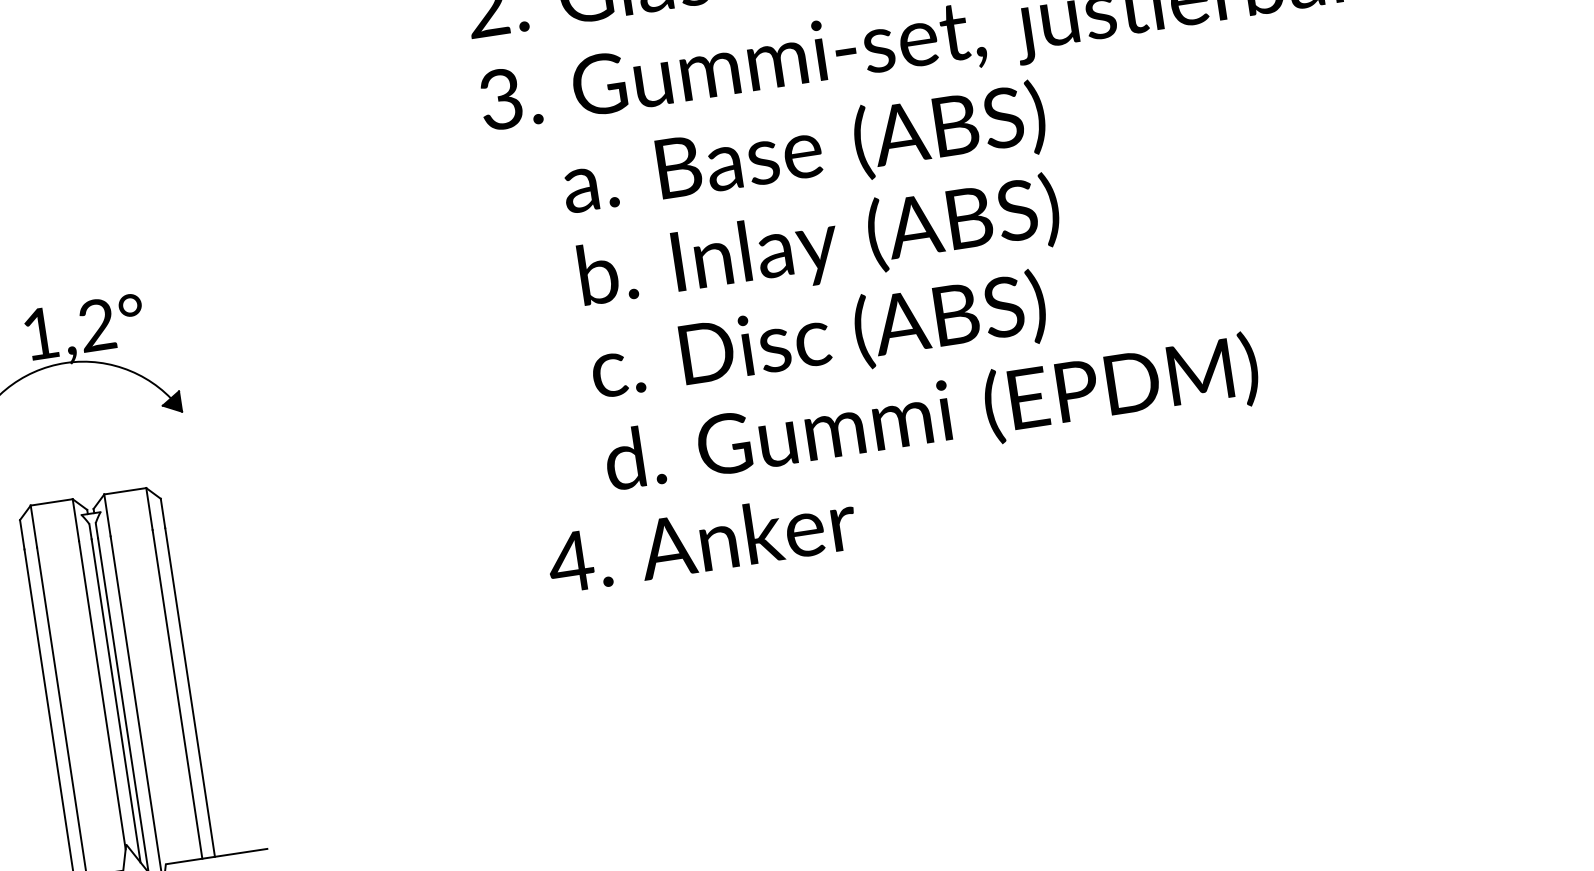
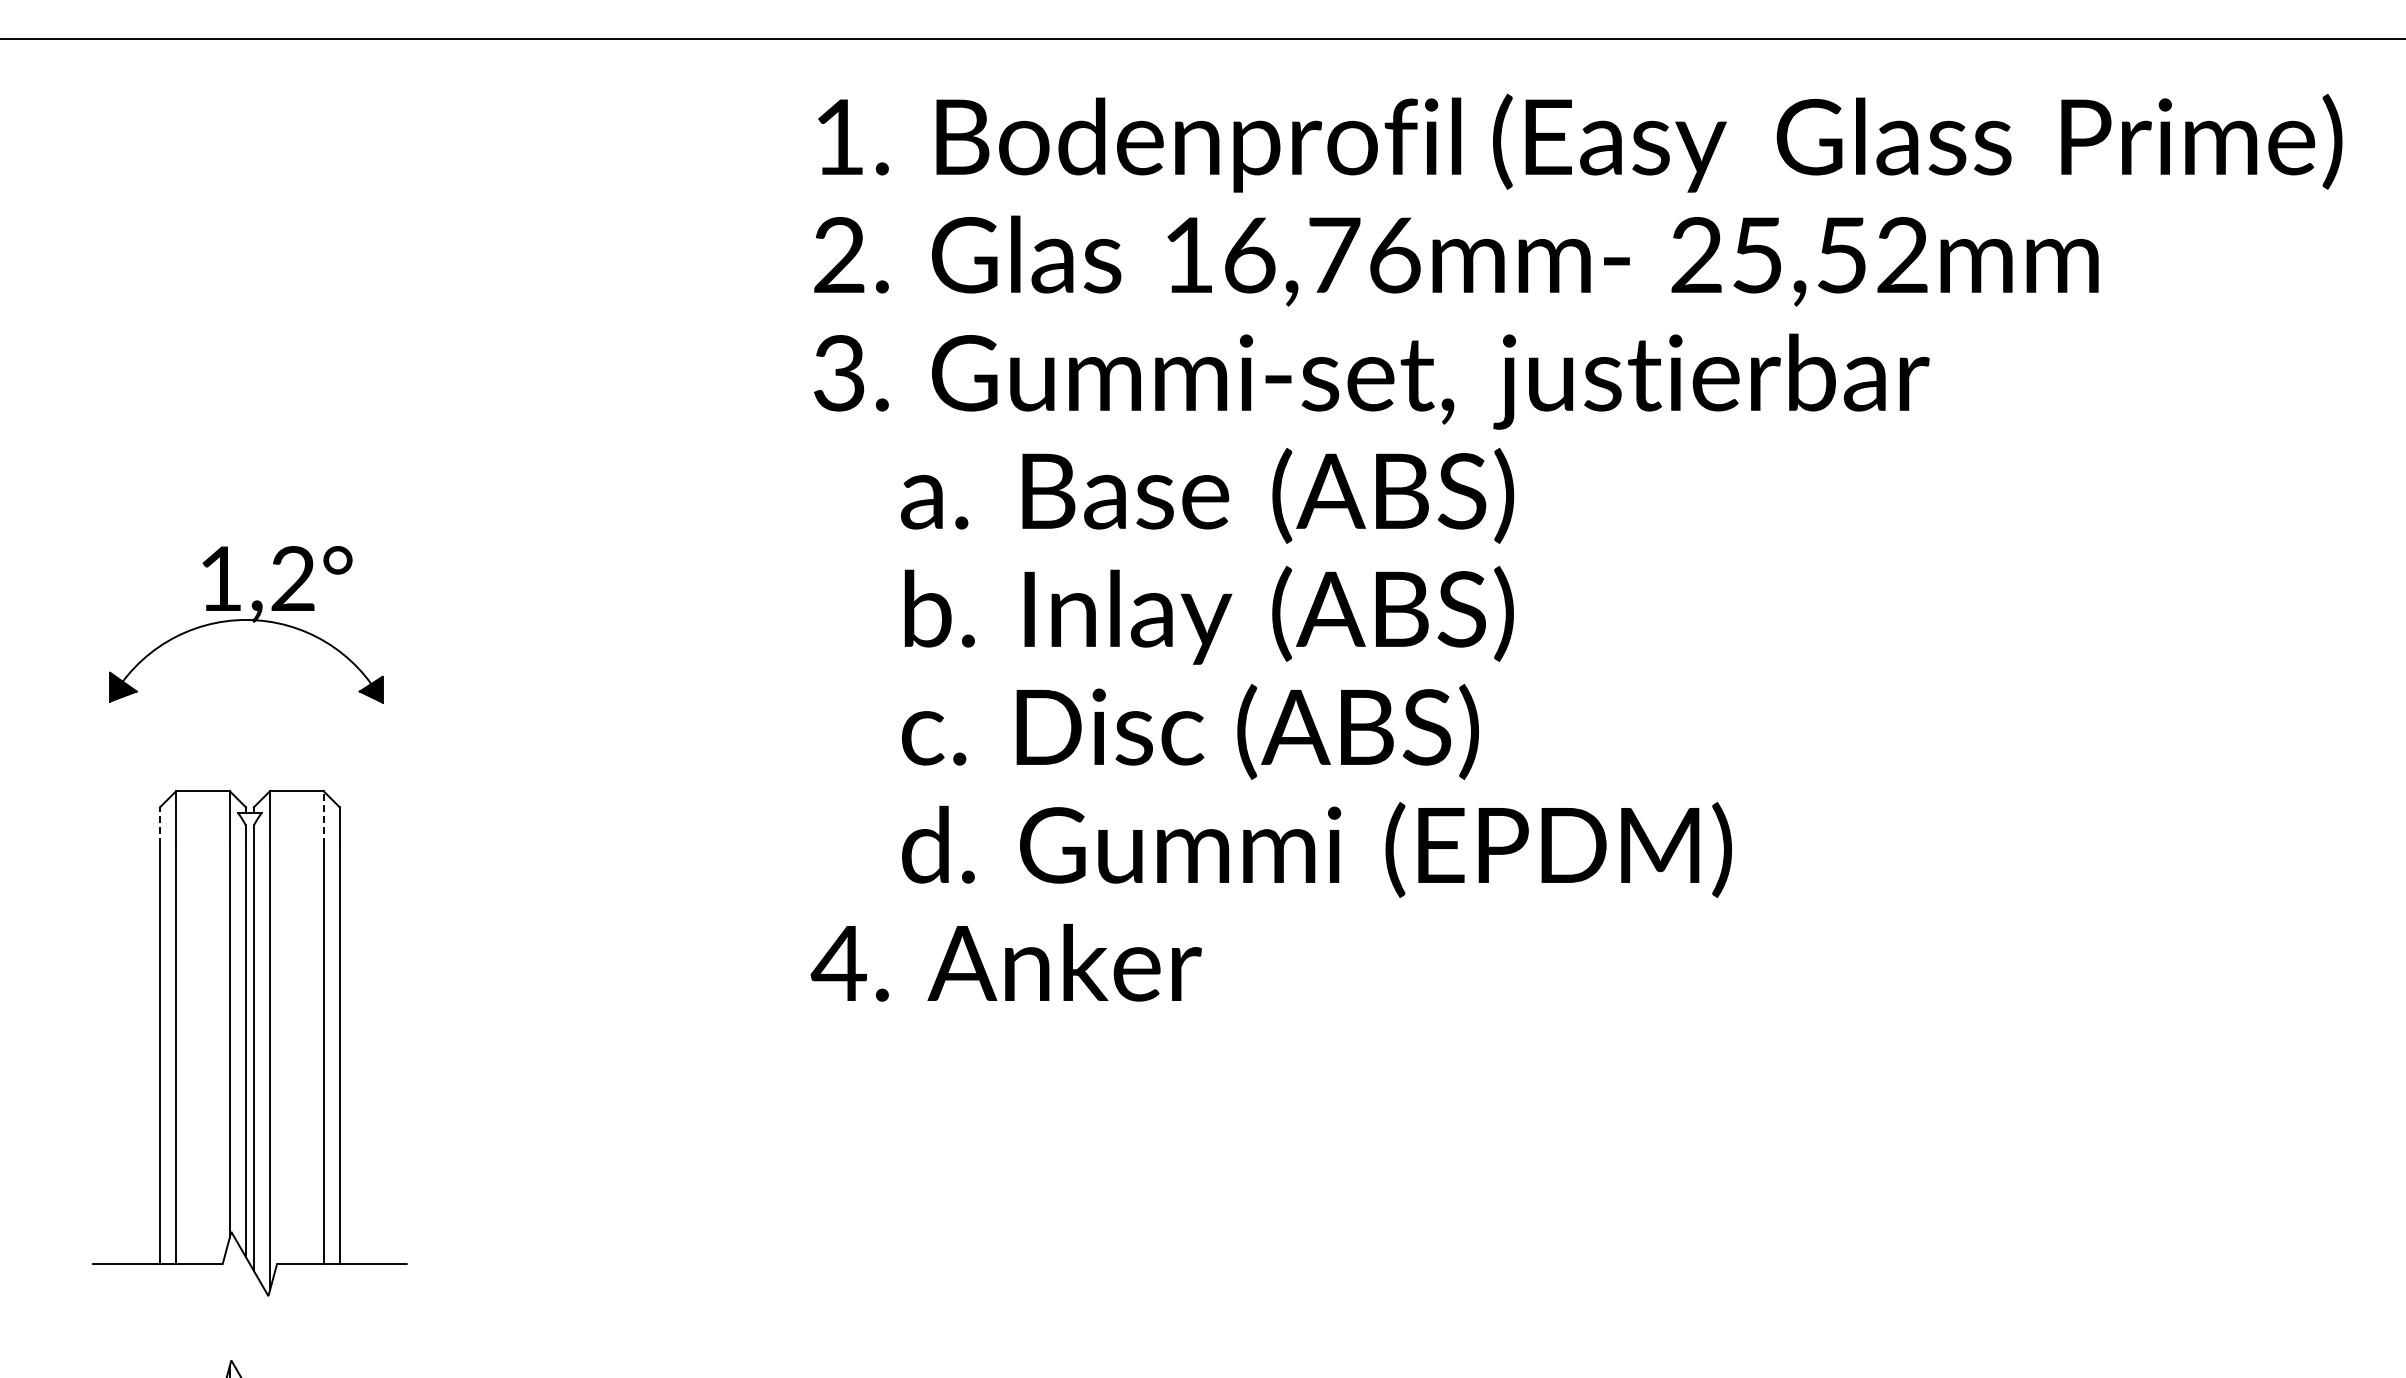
line: (149, 508) -> (323, 817), solid -> dashed
line: (22, 534) -> (160, 825), solid -> dashed

